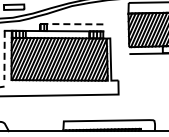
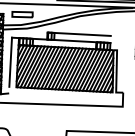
line: (71, 24) -> (78, 34), dashed -> solid
line: (4, 55) -> (10, 62), dashed -> solid

